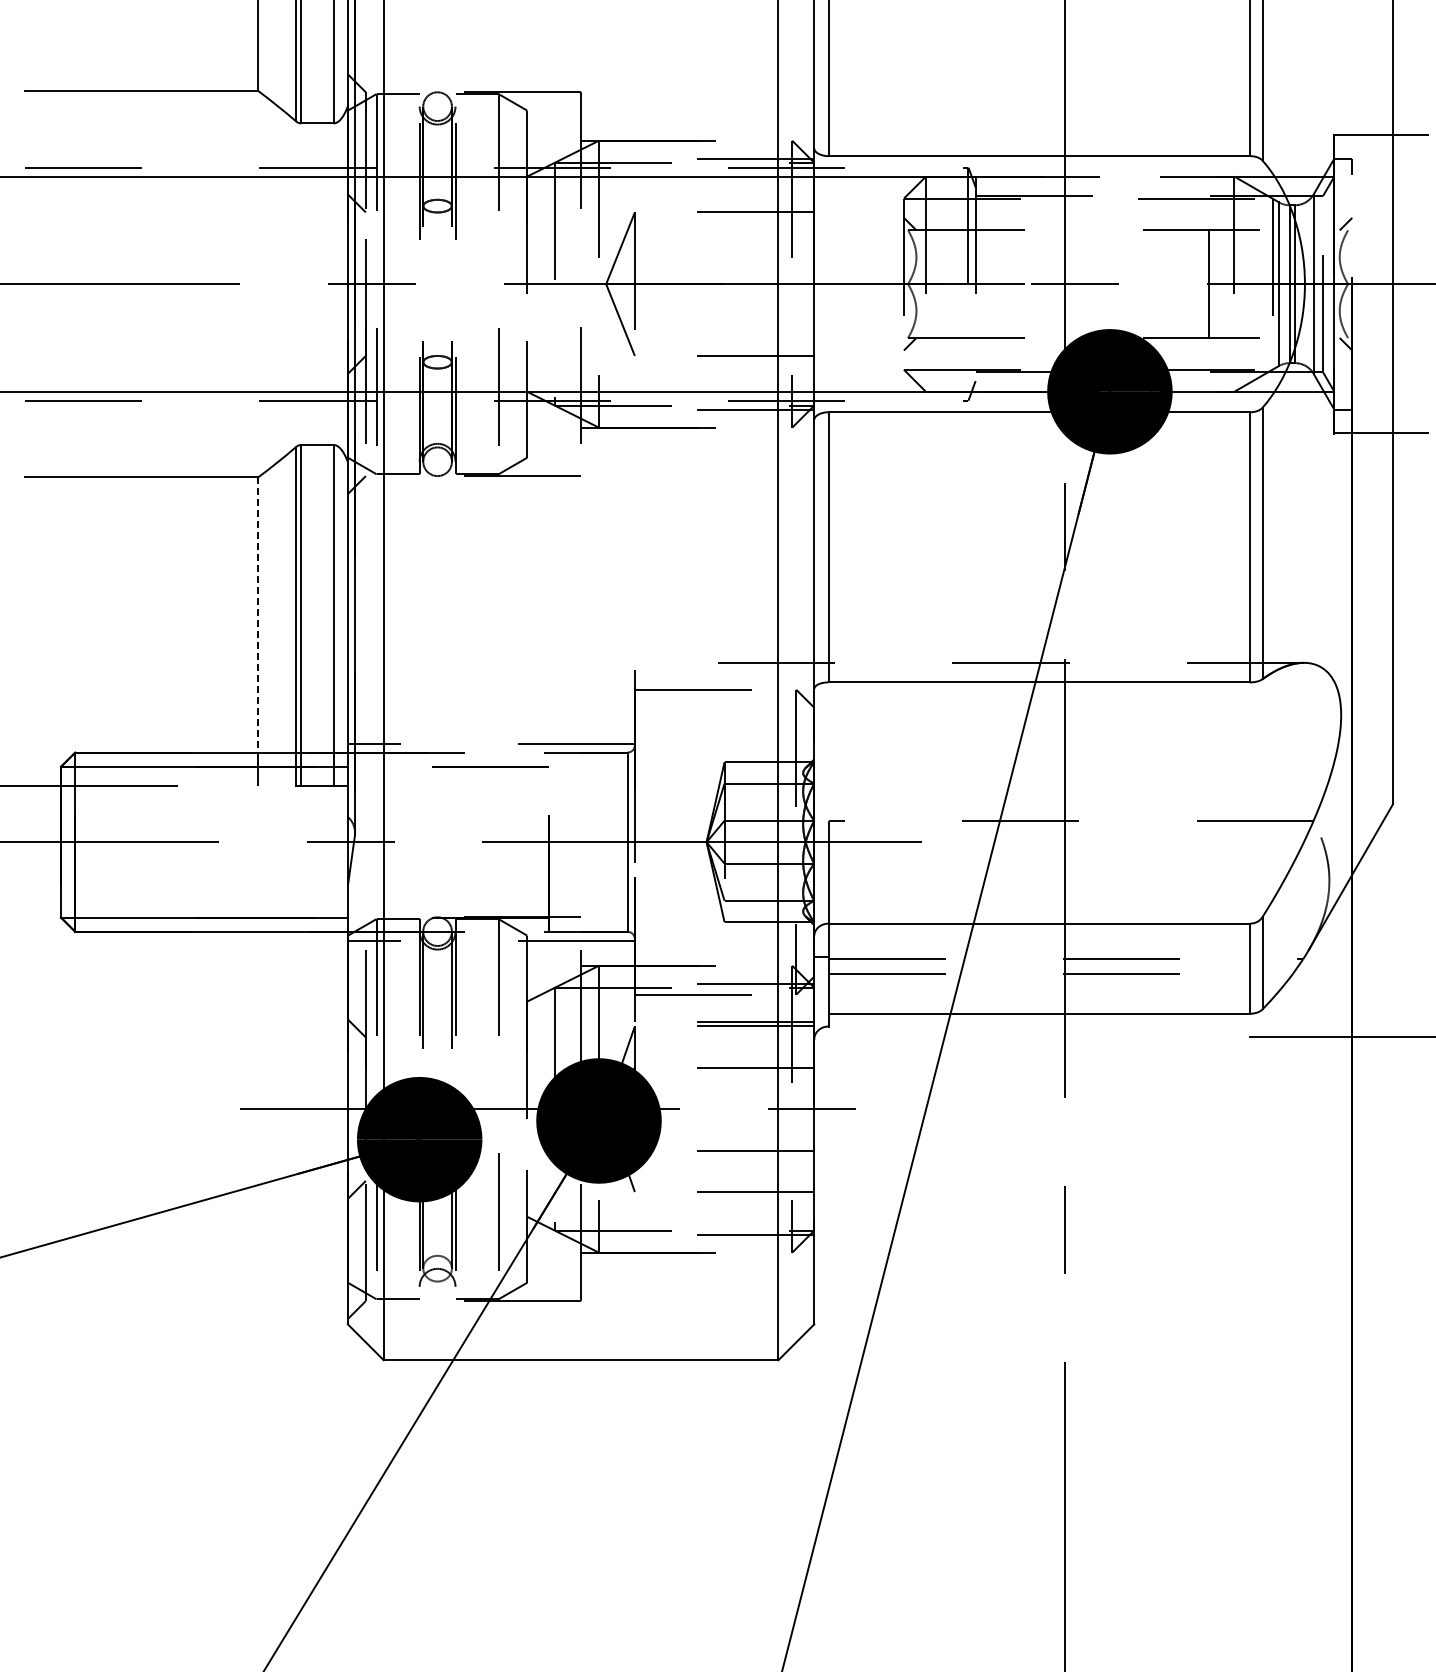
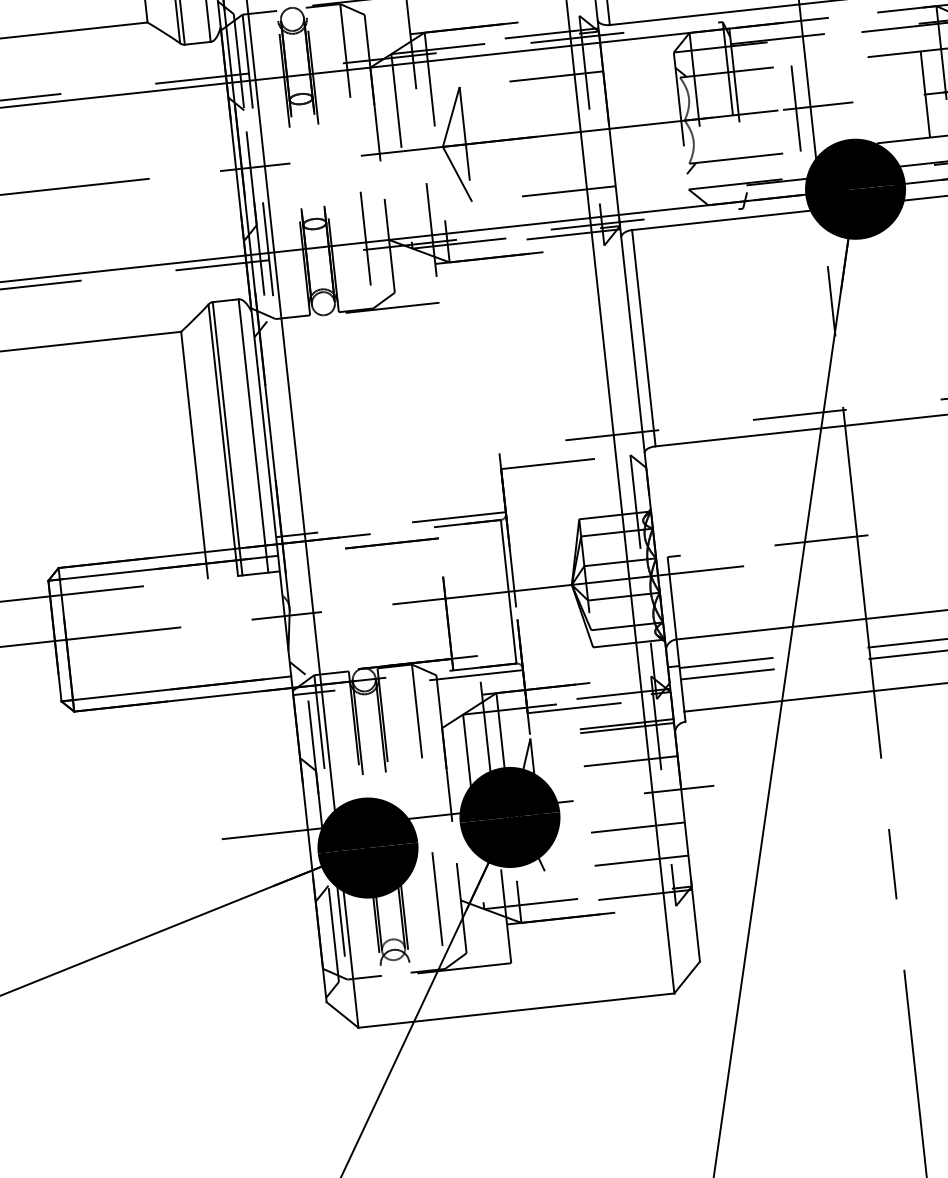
line: (1047, 284) -> (796, 108), added
line: (258, 614) -> (193, 441), dashed -> solid
line: (356, 908) -> (297, 668), added

